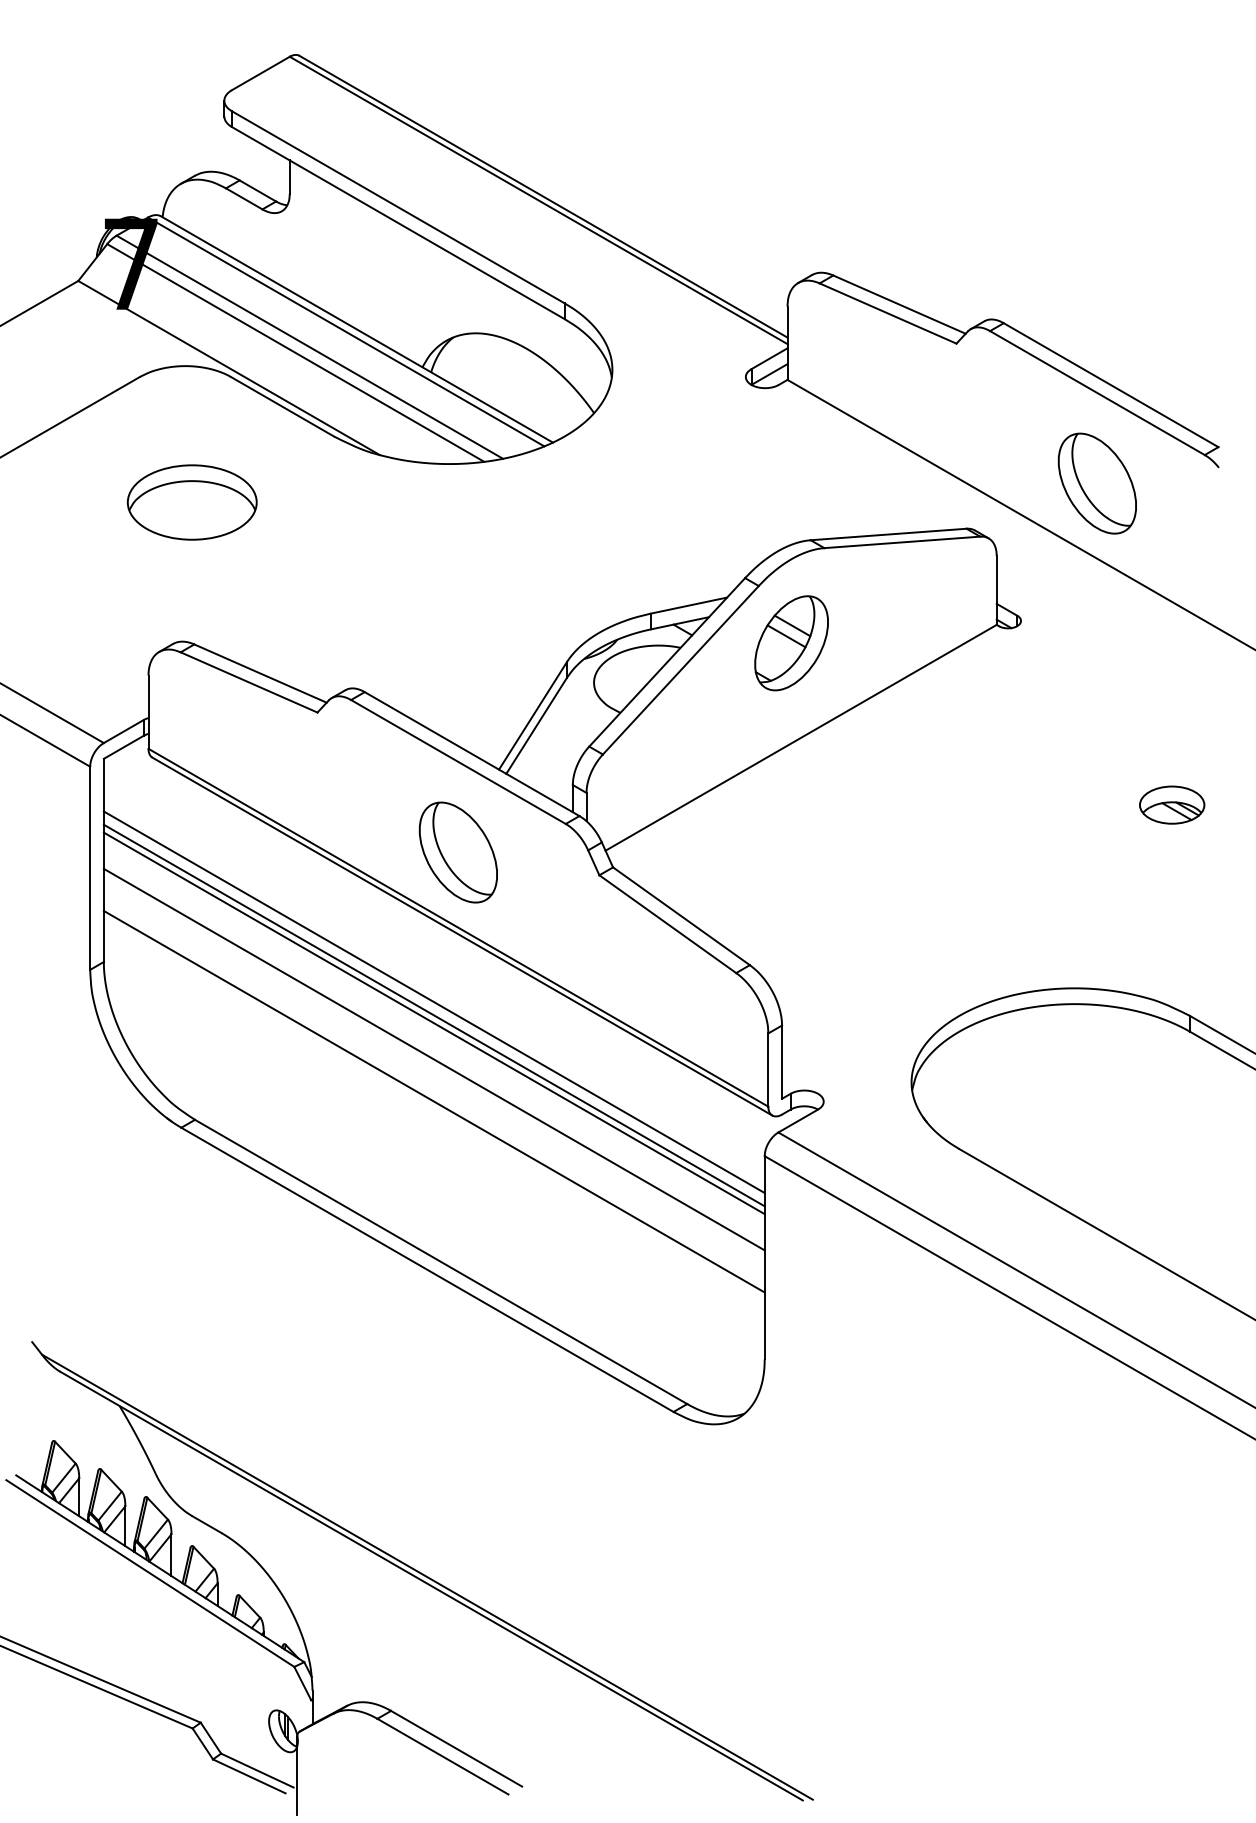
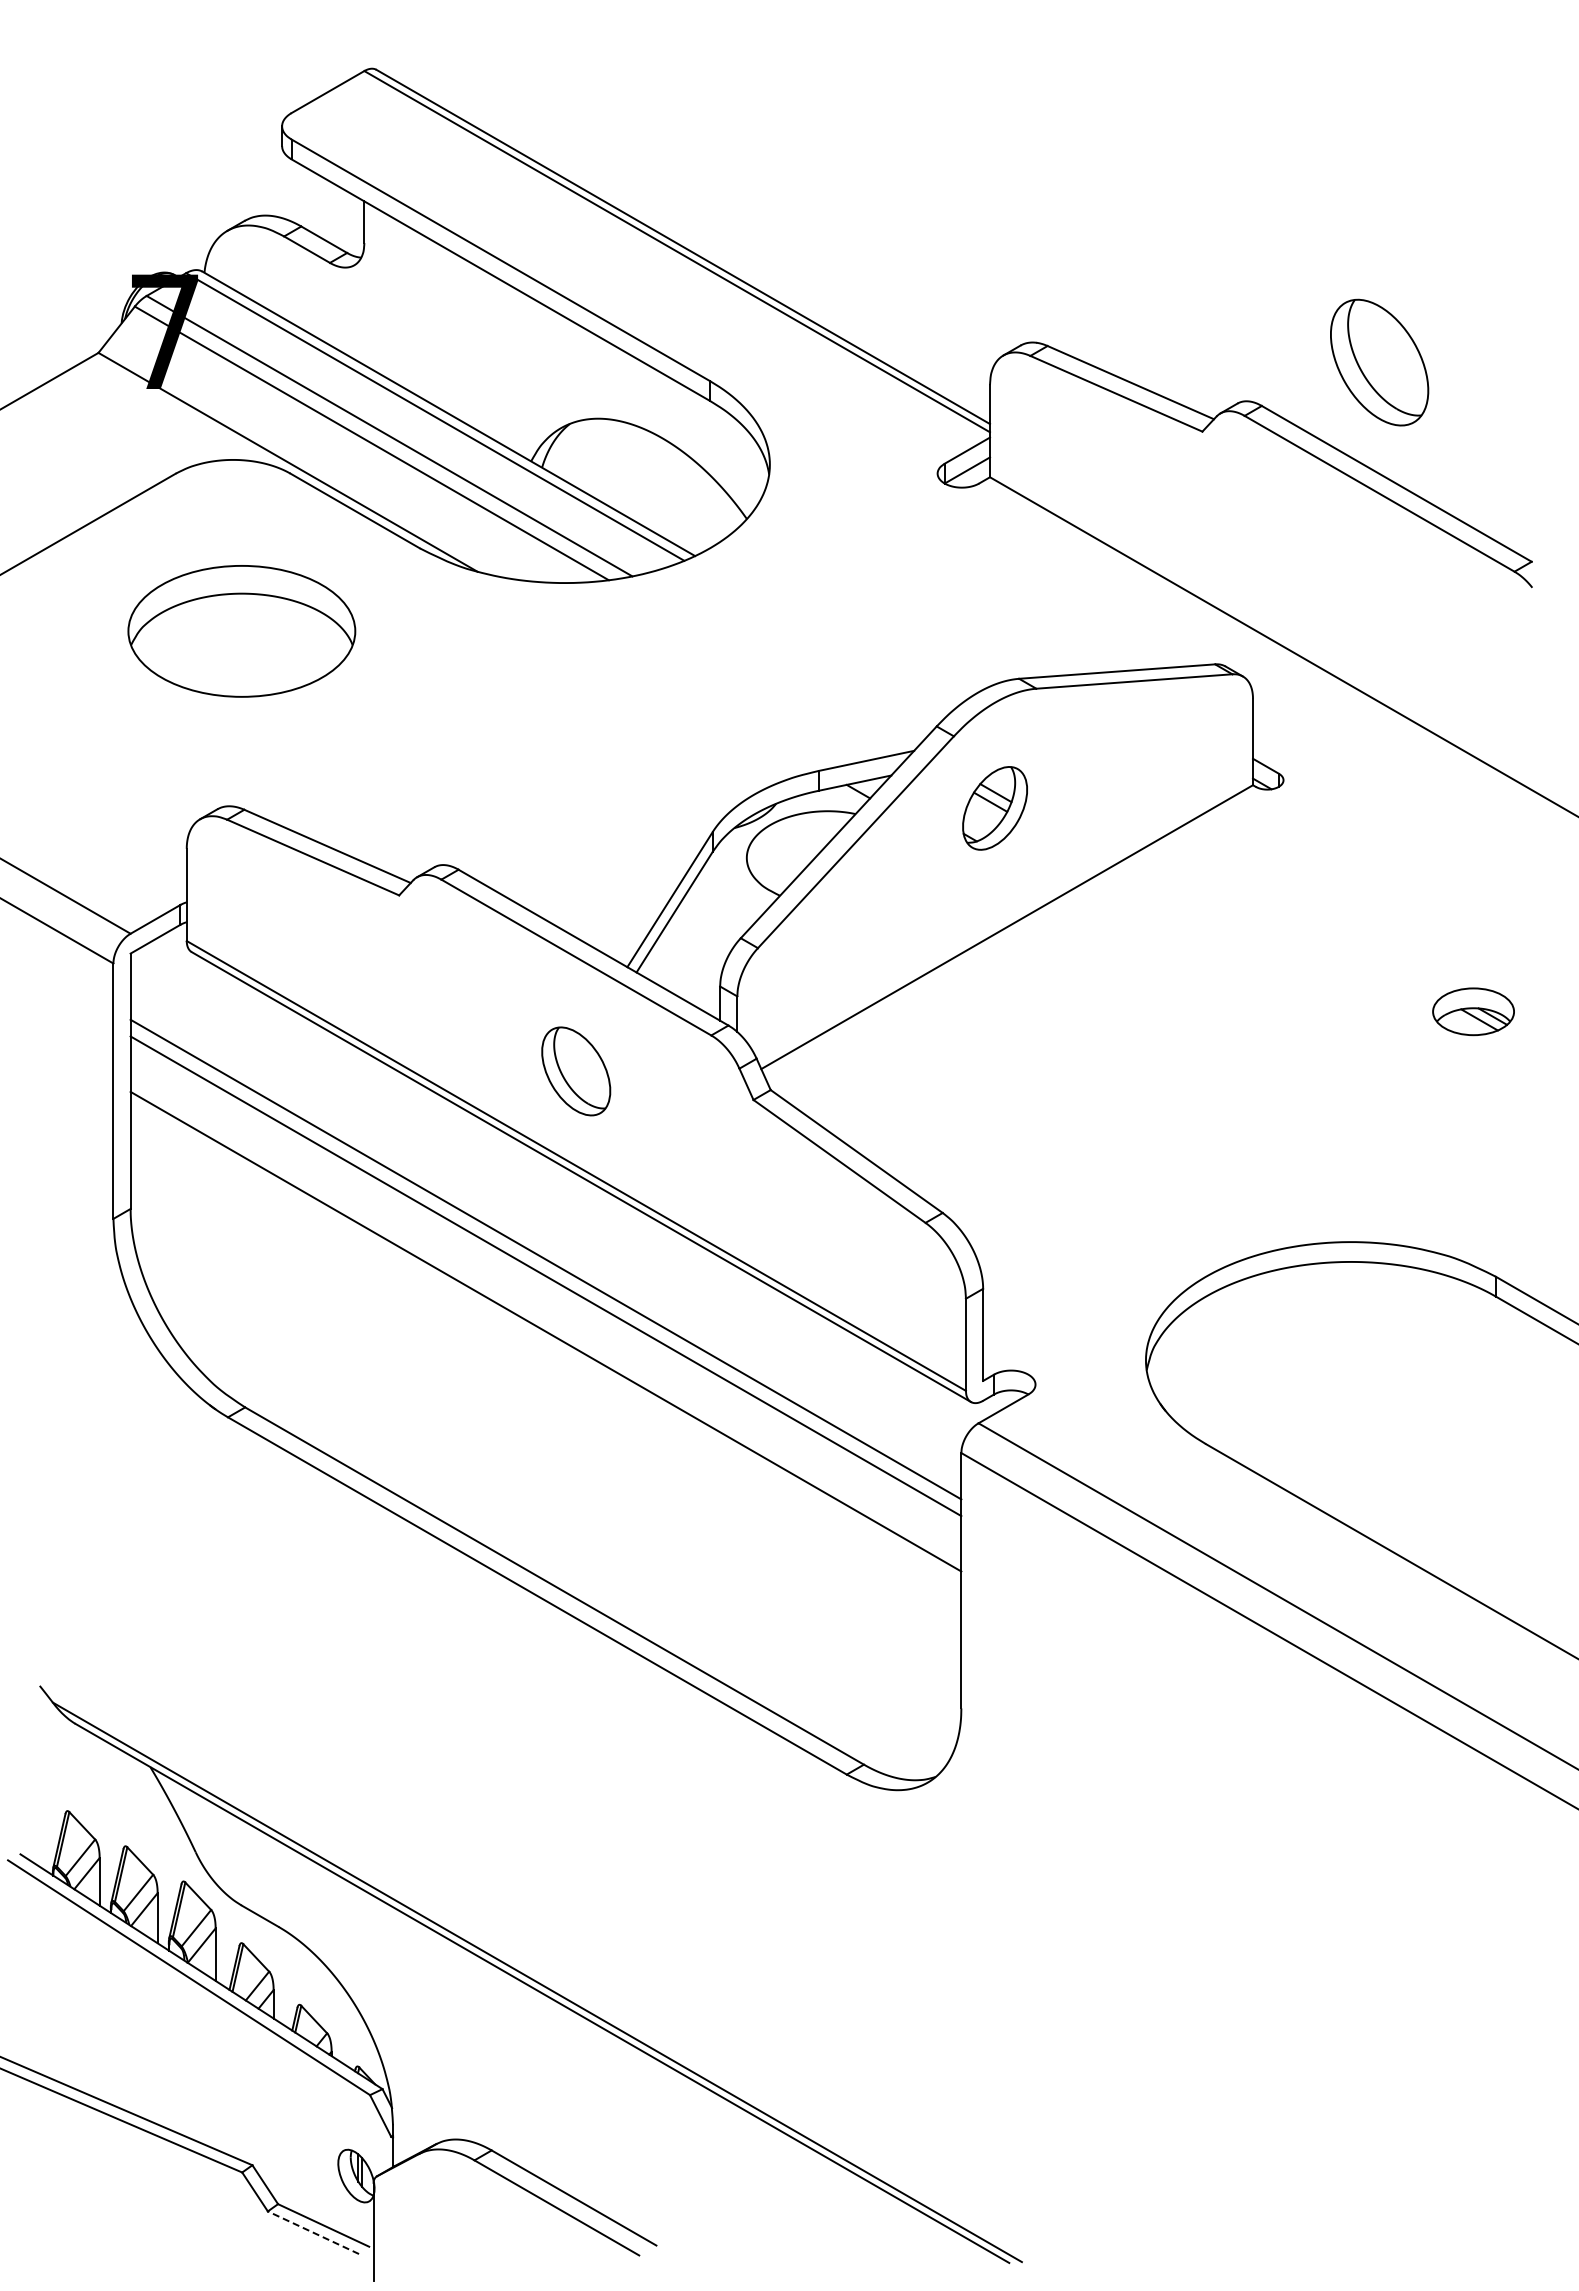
part: (1097, 483) -> (1379, 362), moved
part: (192, 502) -> (241, 631), size x1.4
part: (791, 643) -> (994, 808), size x0.7
part: (457, 852) -> (575, 1071), size x0.7
line: (433, 1022) -> (545, 1285), removed
line: (433, 1101) -> (545, 1384), removed
line: (249, 1776) -> (313, 2232), solid -> dashed

